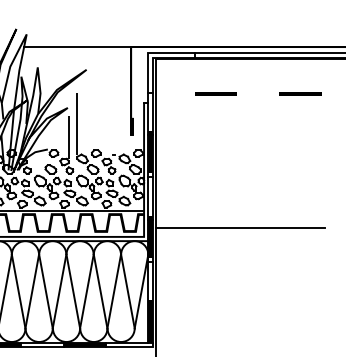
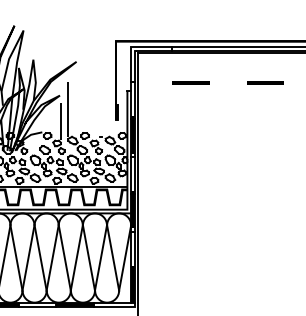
line: (77, 46) -> (68, 41), removed
line: (240, 228) -> (212, 202), removed

